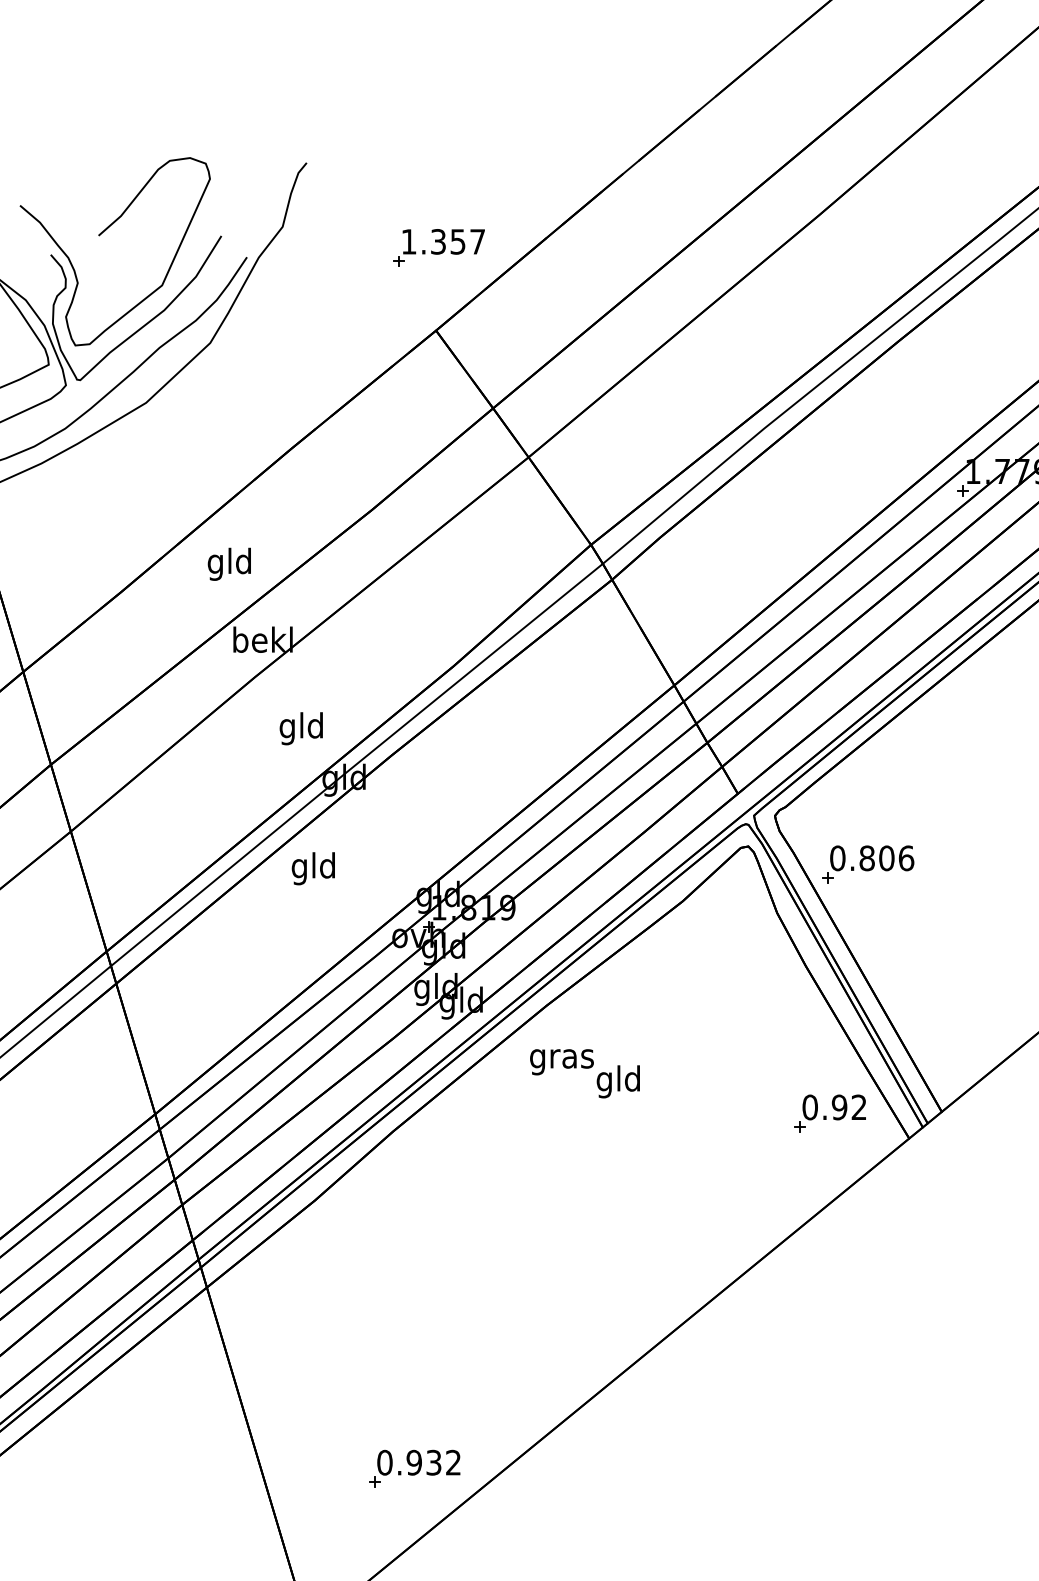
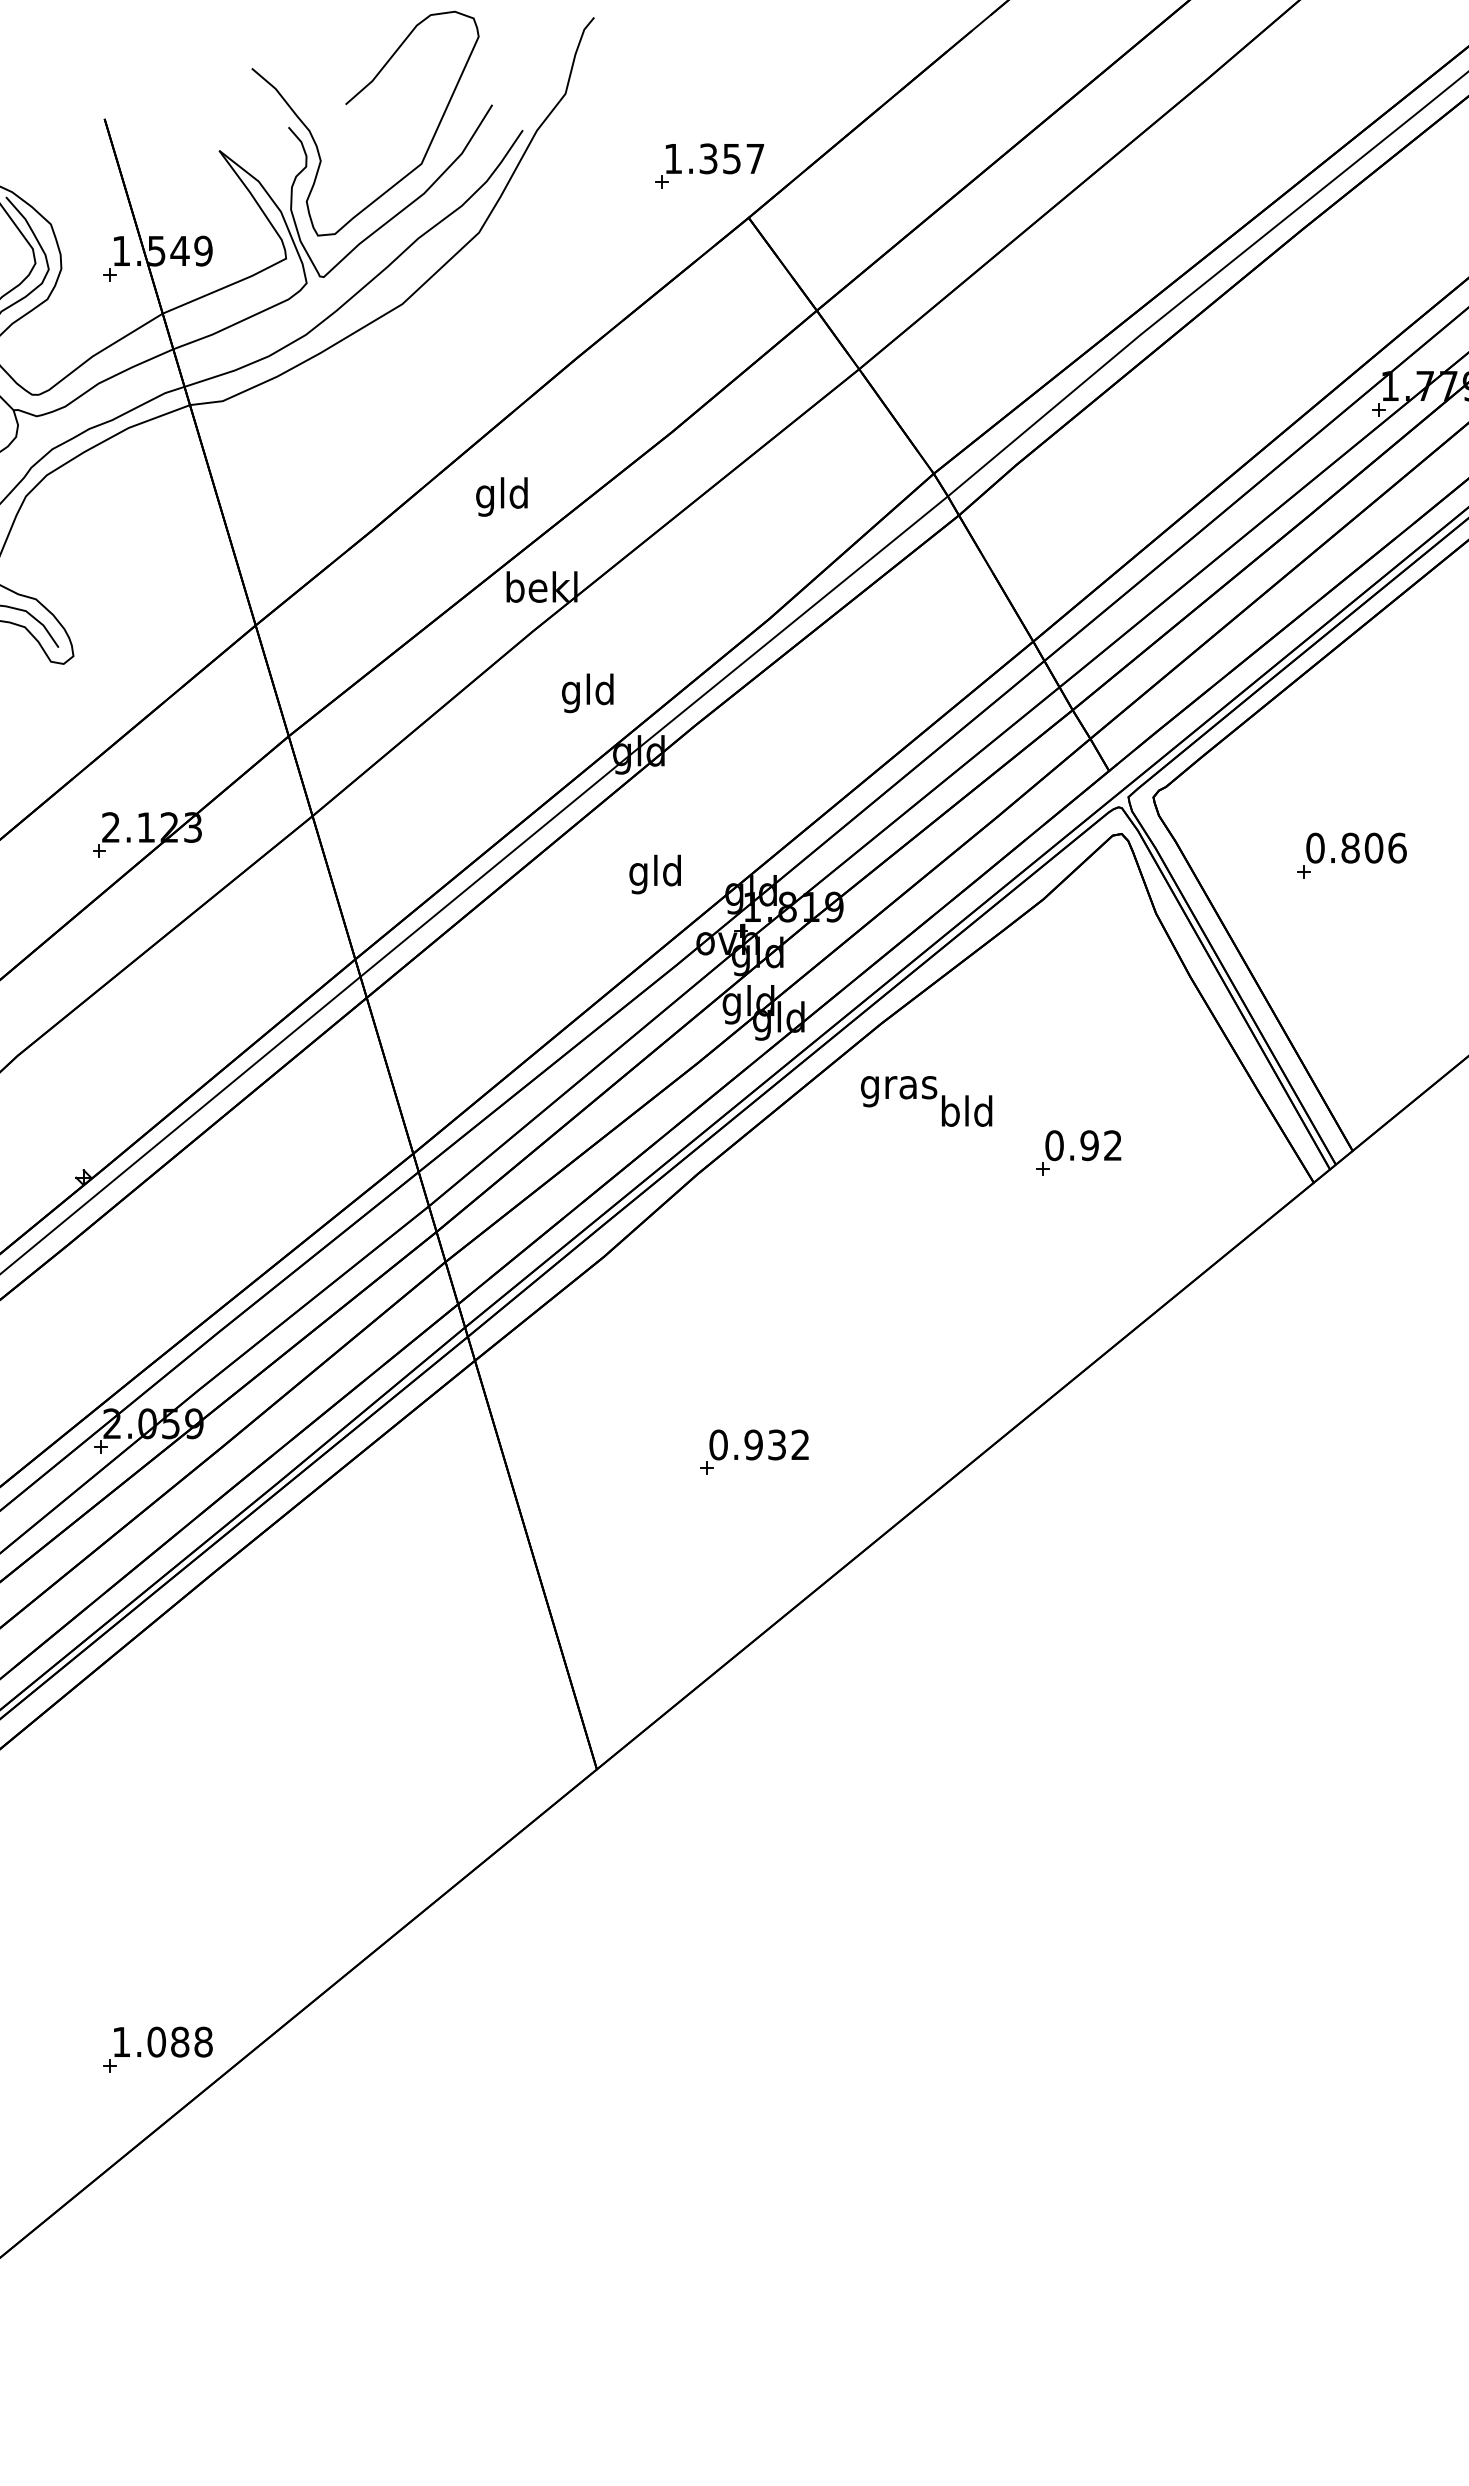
part: (439, 247) -> (709, 165), moved
part: (867, 864) -> (1351, 855), moved
text: (312, 868) -> (654, 874), moved
text: (604, 1081) -> (949, 1114), gld -> bld
part: (830, 1113) -> (1078, 1152), moved
part: (414, 1468) -> (754, 1451), moved

